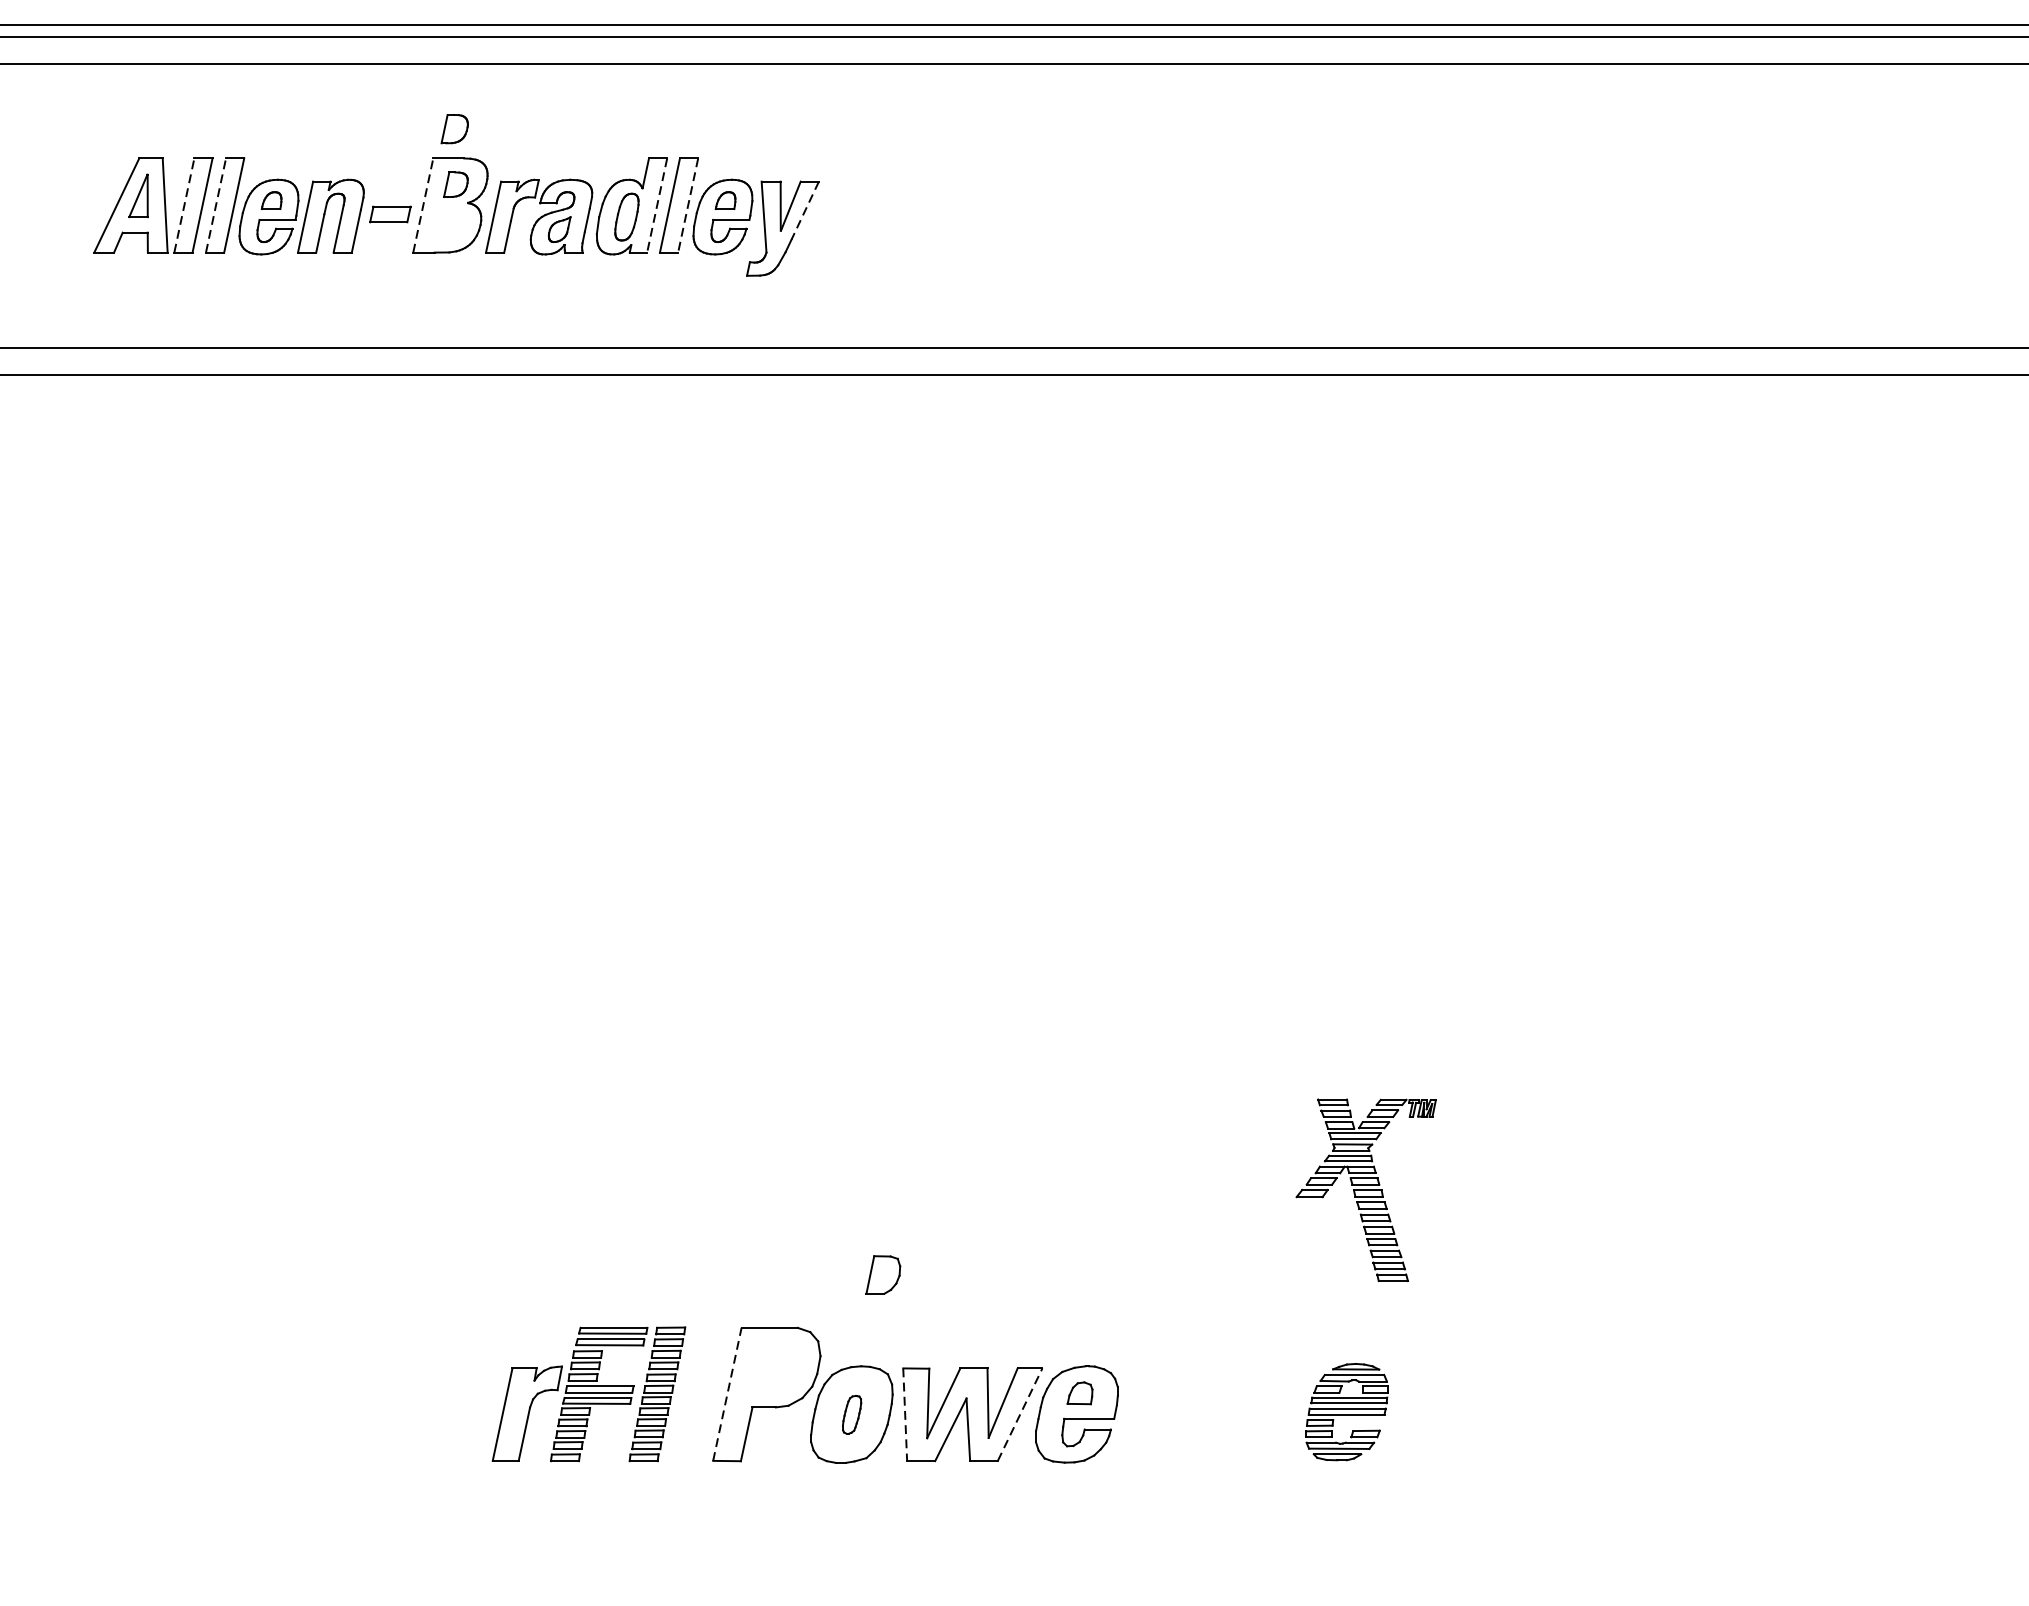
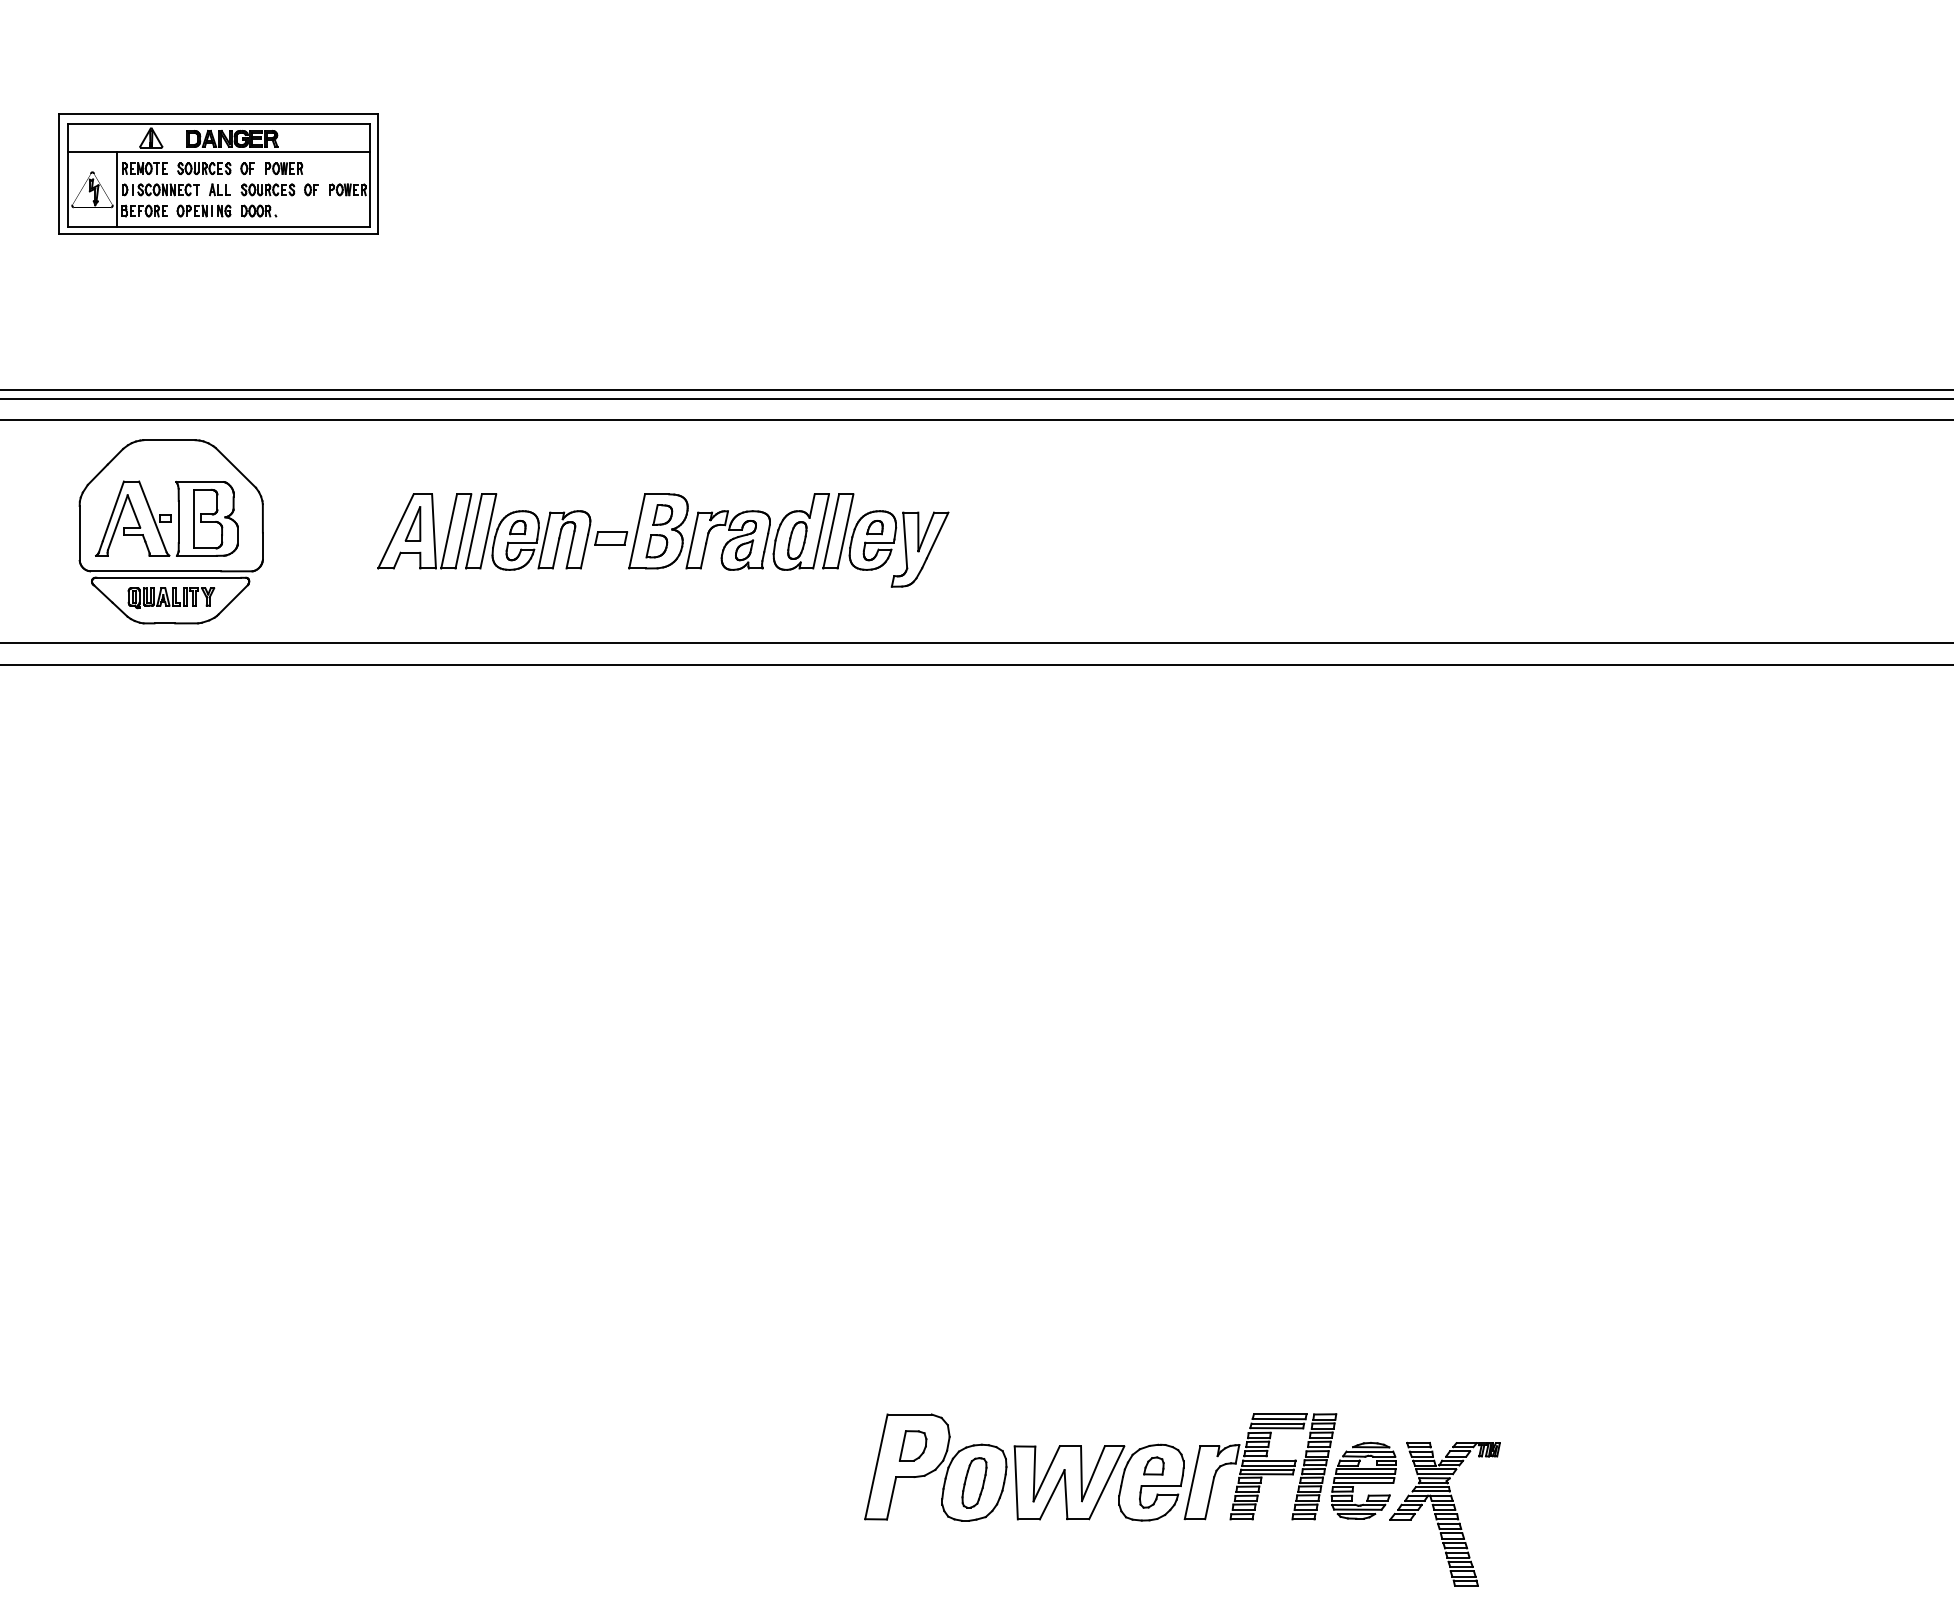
part: (454, 129) -> (656, 546), moved
line: (184, 205) -> (449, 531), dashed -> solid
line: (216, 205) -> (474, 531), dashed -> solid
line: (423, 205) -> (637, 531), dashed -> solid
line: (657, 205) -> (821, 531), dashed -> solid
line: (688, 205) -> (845, 531), dashed -> solid
line: (805, 210) -> (937, 535), dashed -> solid
part: (1365, 1189) -> (1444, 1513), moved
part: (882, 1274) -> (912, 1445), moved
part: (588, 1393) -> (1260, 1466), moved
line: (727, 1393) -> (876, 1466), dashed -> solid
part: (852, 1414) -> (974, 1482), size x1.67
line: (905, 1414) -> (1016, 1482), dashed -> solid
line: (1019, 1414) -> (1106, 1482), dashed -> solid

